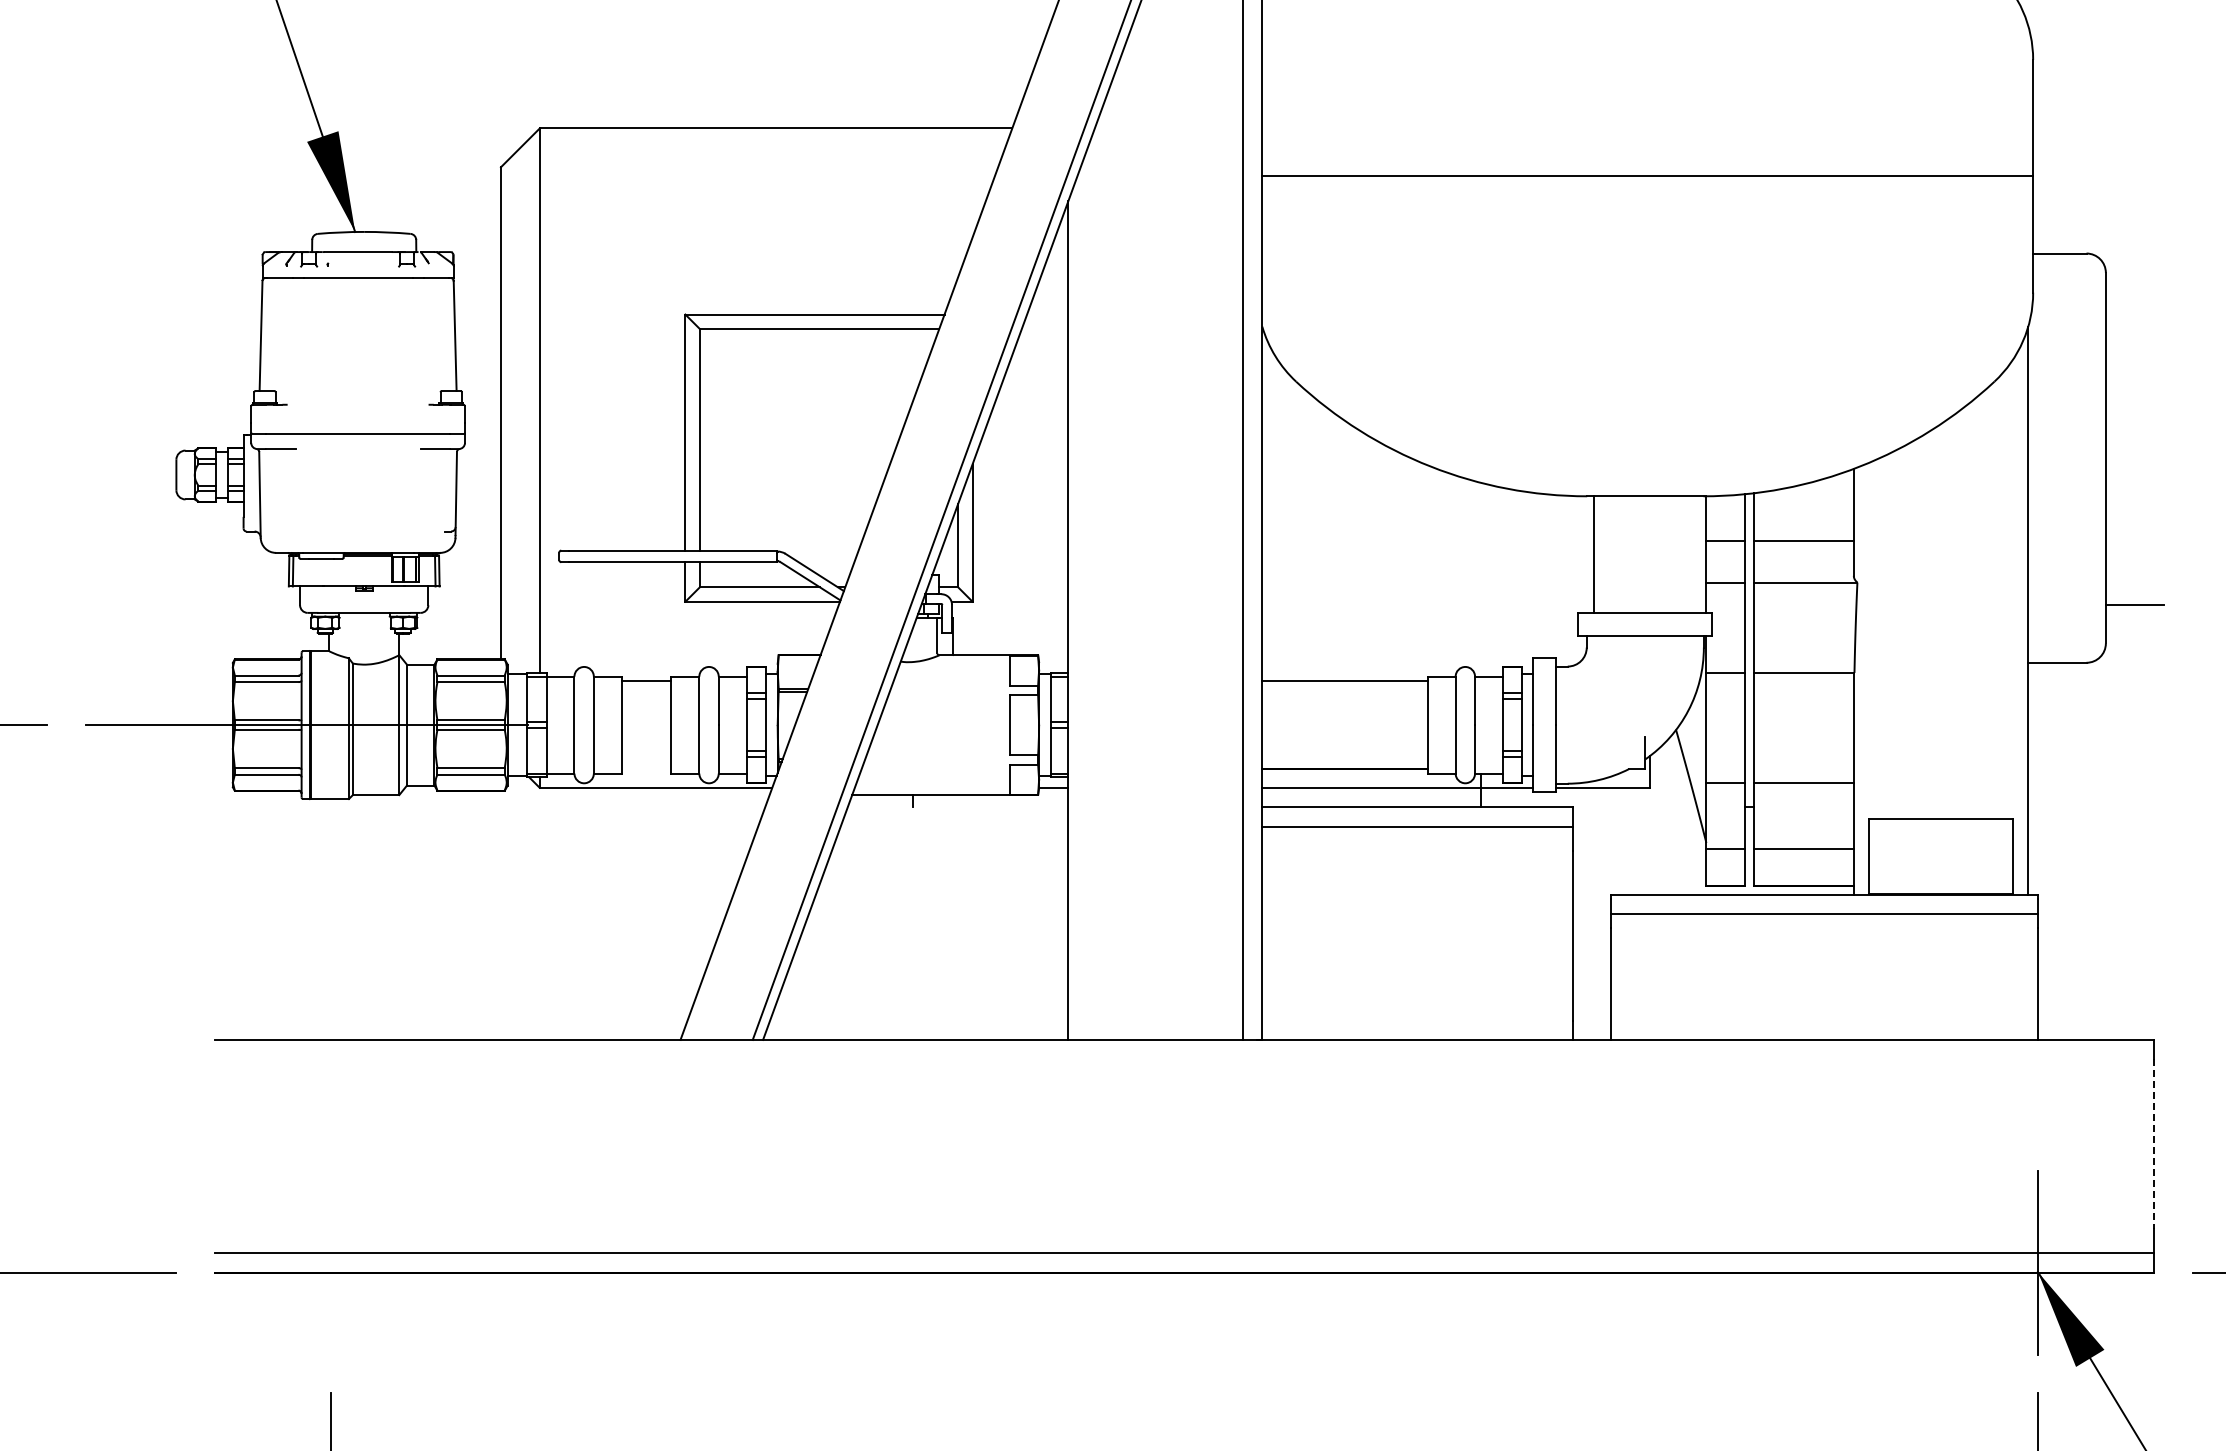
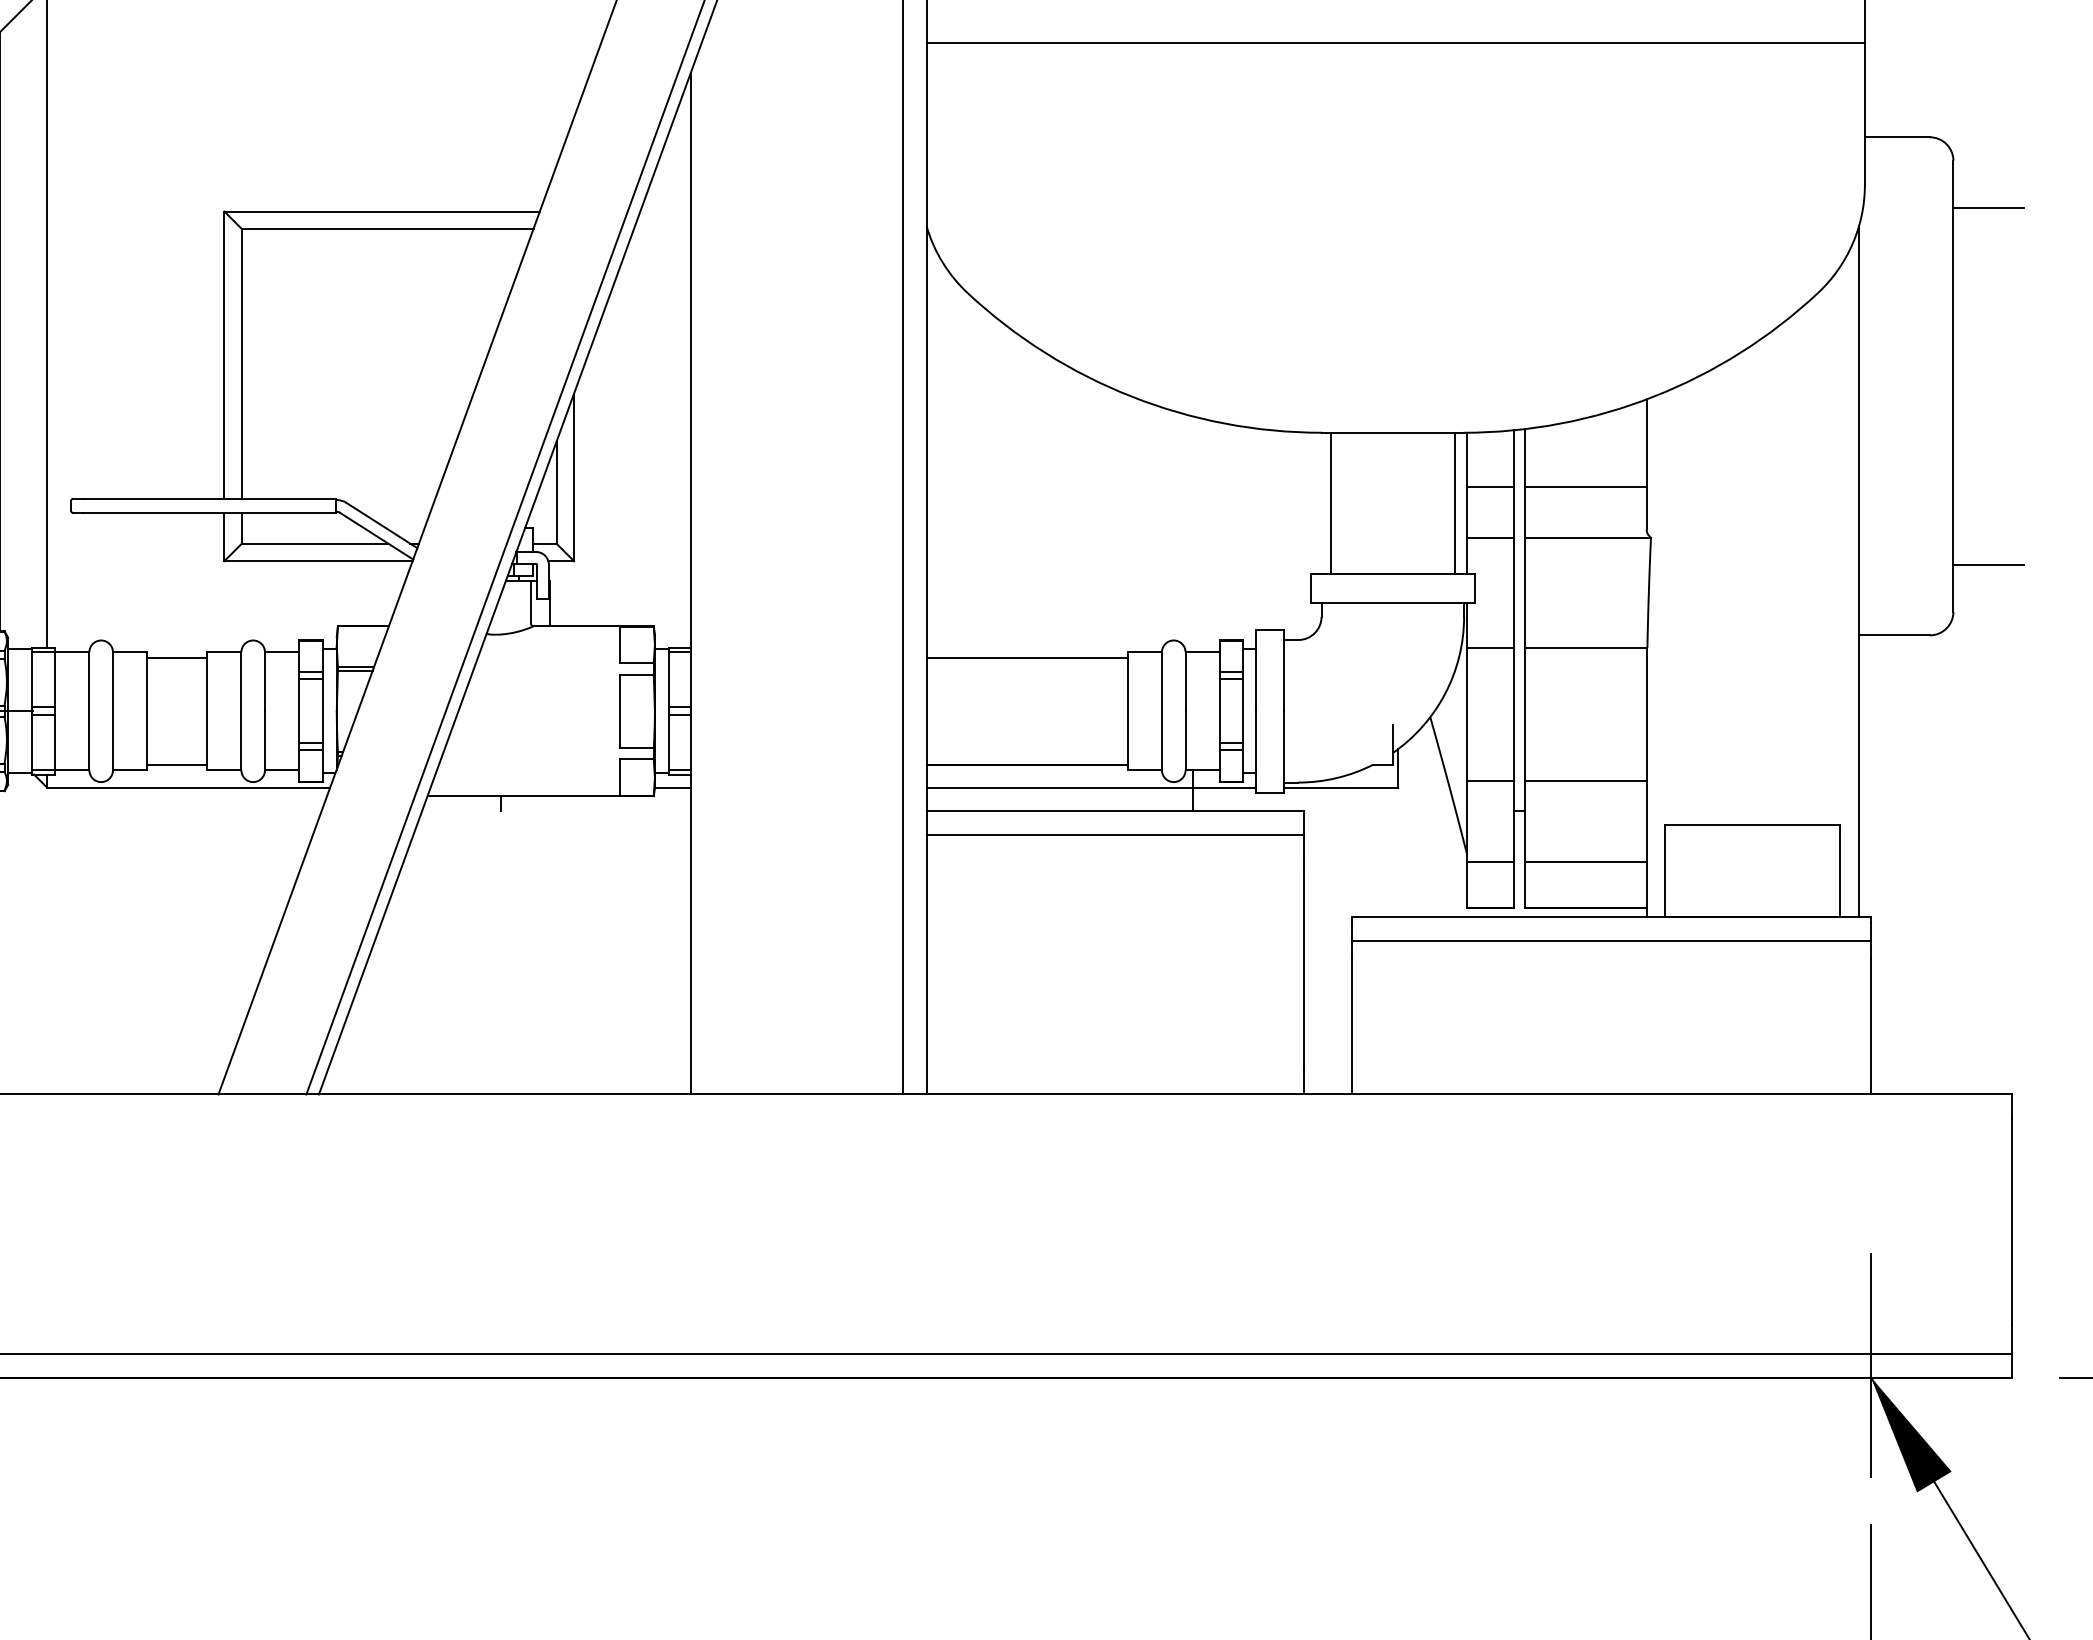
line: (2134, 311) -> (1988, 207), added
line: (1696, 554) -> (1455, 503), added
line: (646, 768) -> (177, 764), added
line: (2154, 1144) -> (2012, 1221), dashed -> solid

